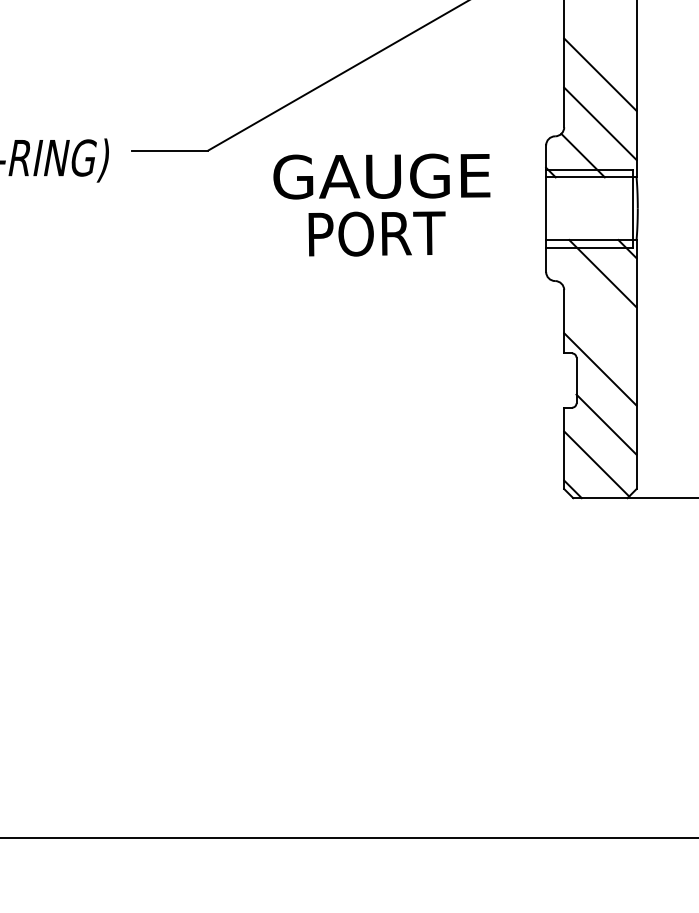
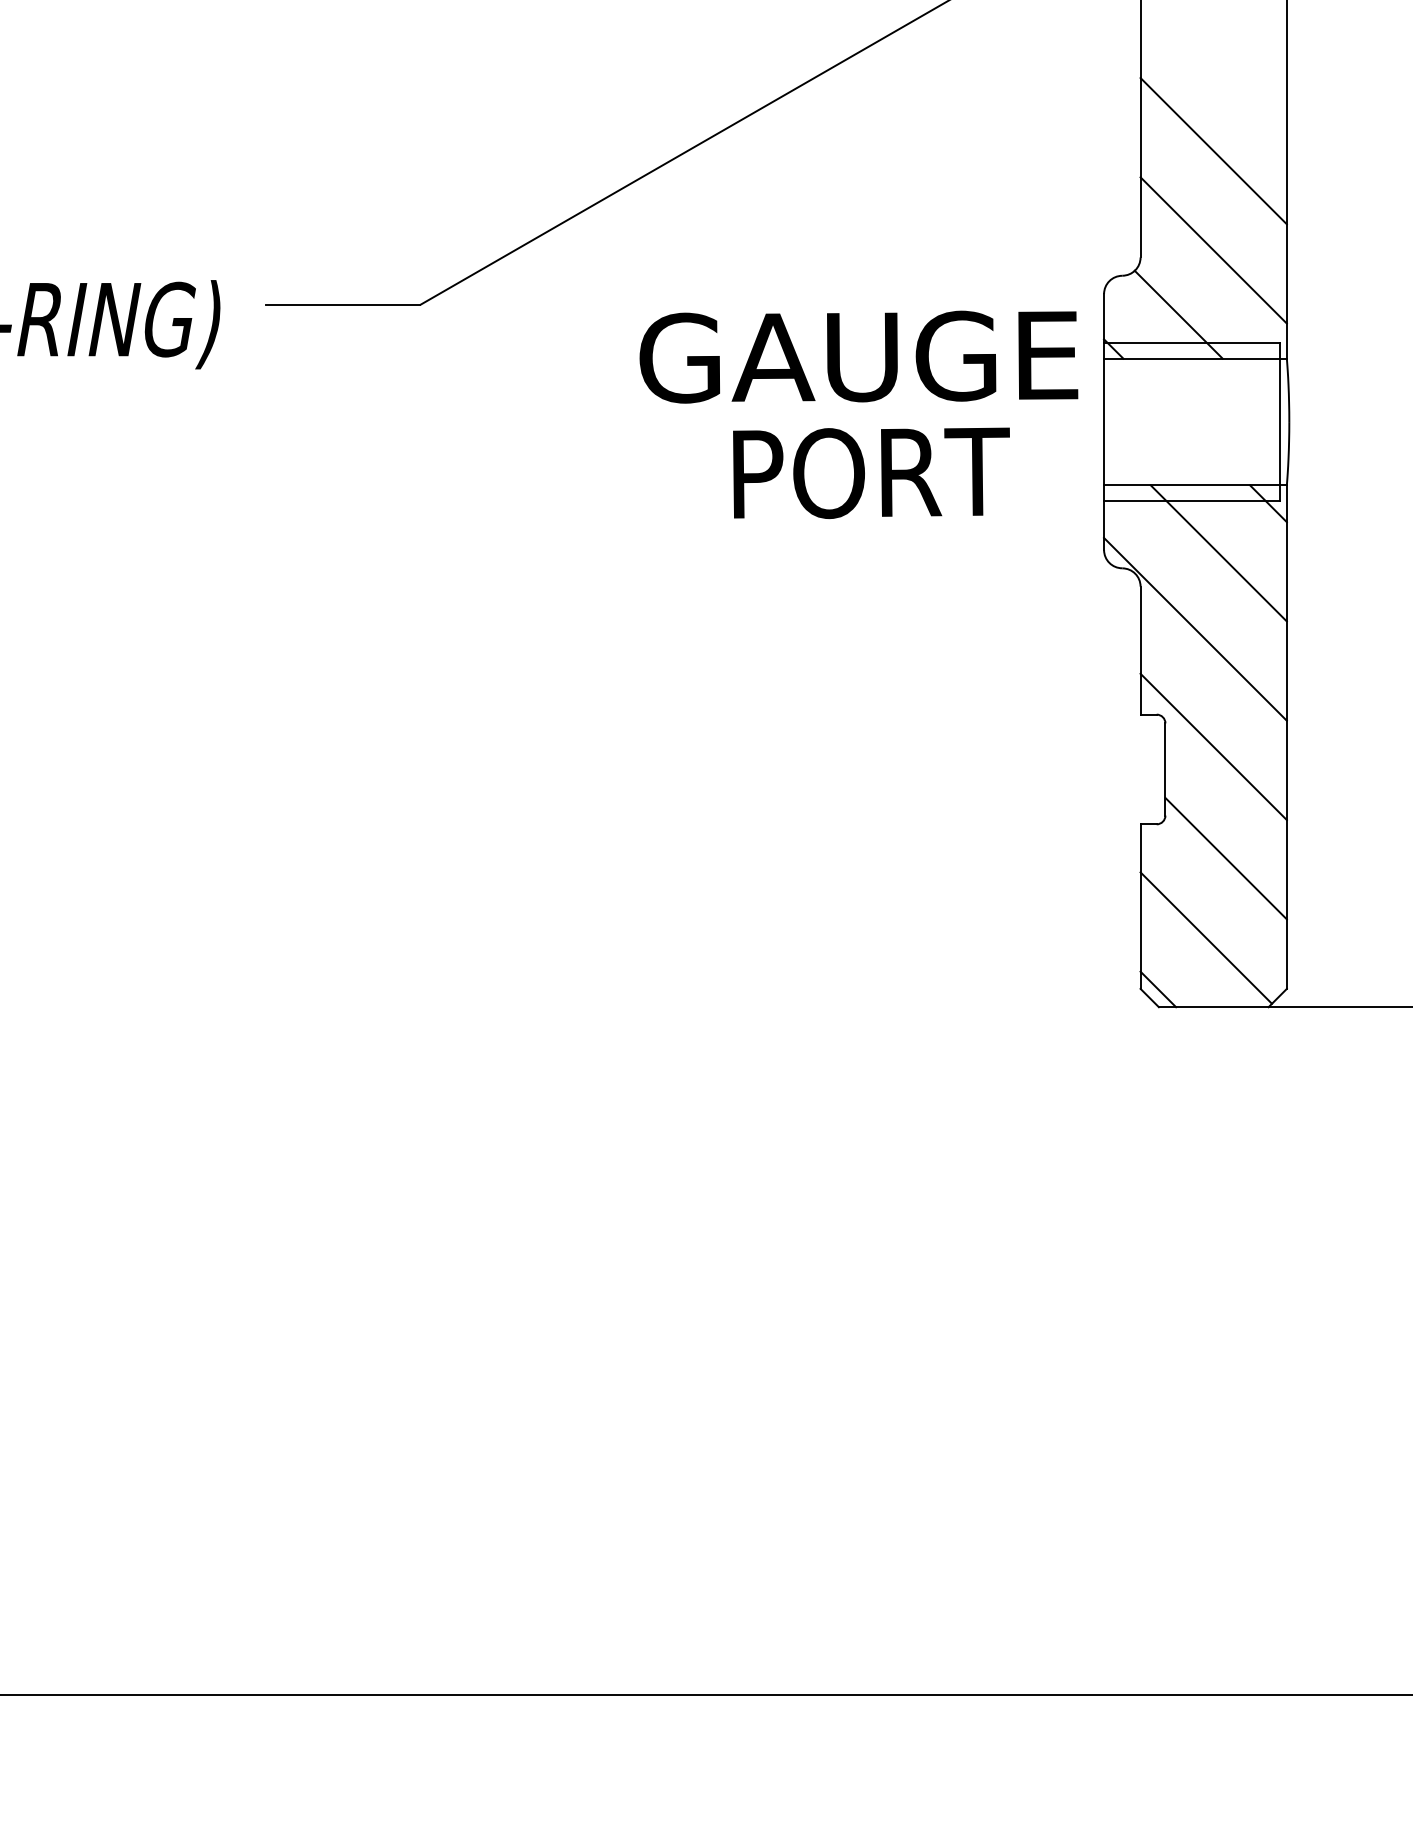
text: (381, 176) -> (858, 356), moved
text: (376, 233) -> (870, 472), moved
line: (591, 311) -> (1195, 629), added

